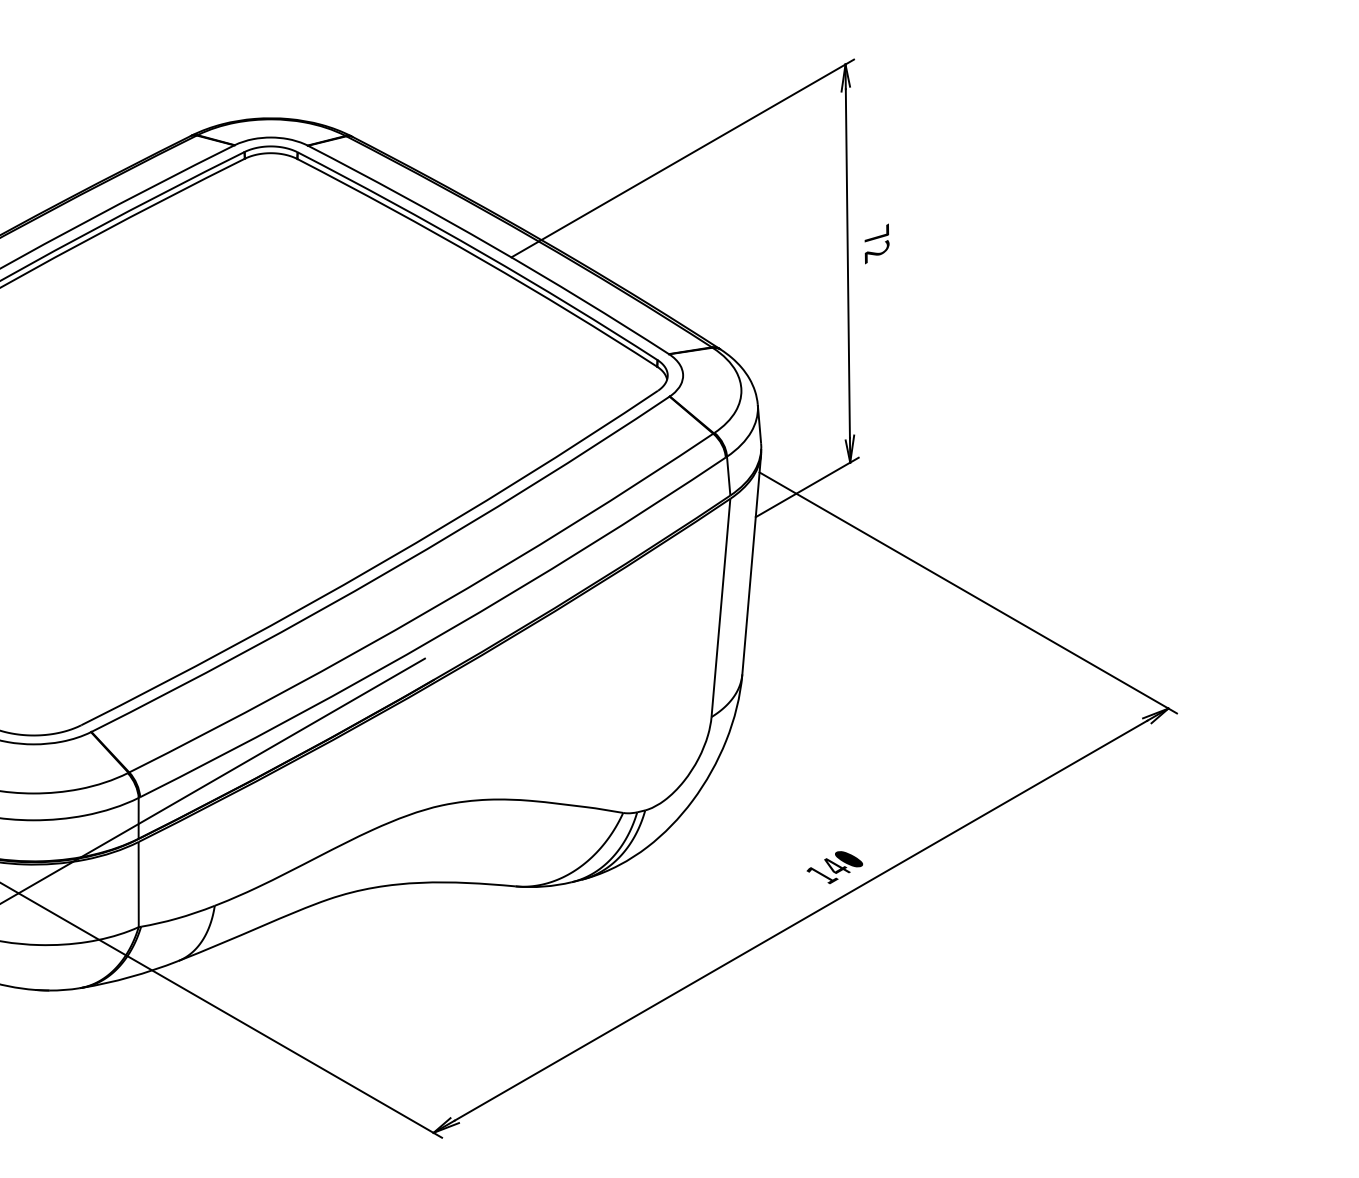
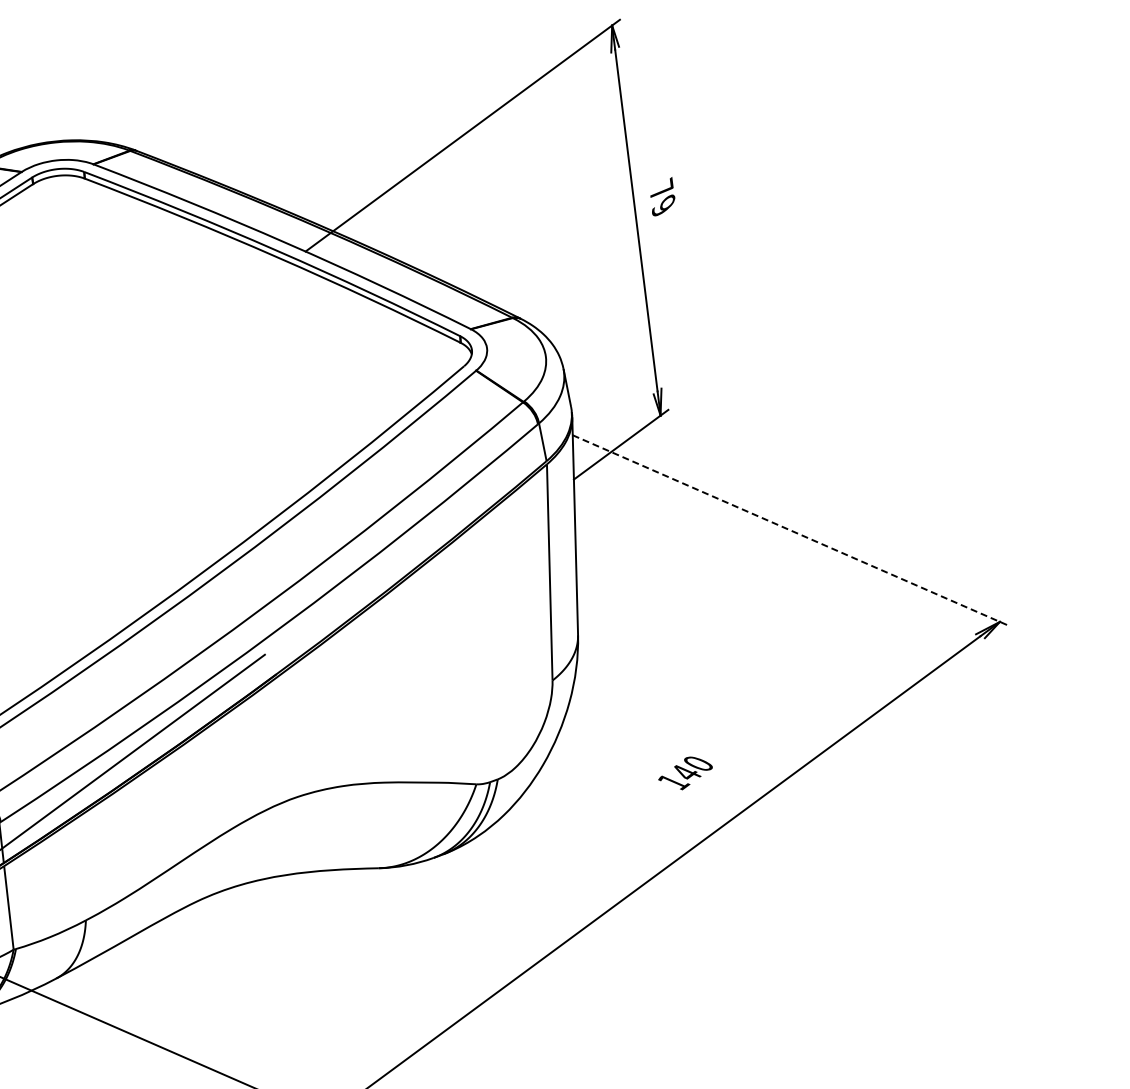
text: (876, 252) -> (663, 206), 72 -> 79
line: (968, 592) -> (790, 530), solid -> dashed
text: (834, 867) -> (685, 773), moved

